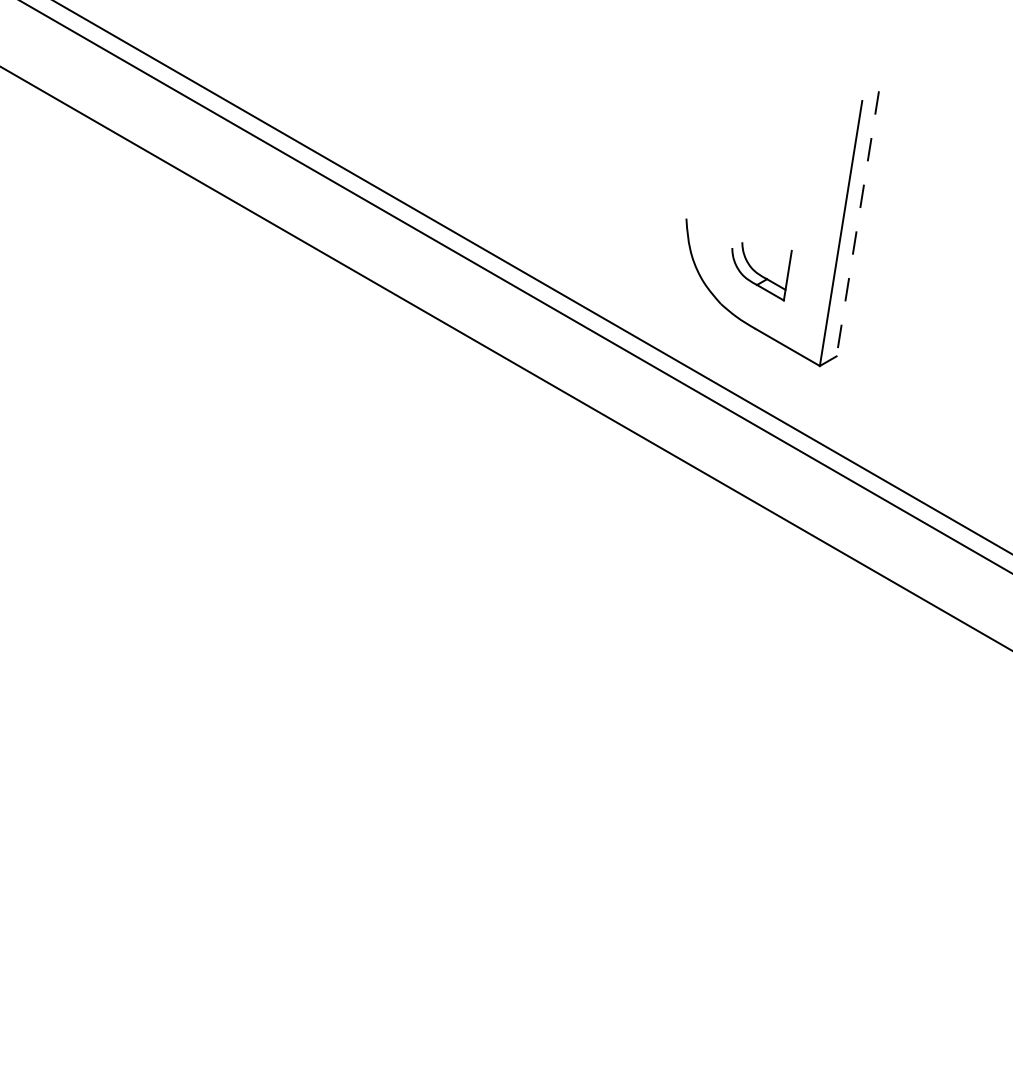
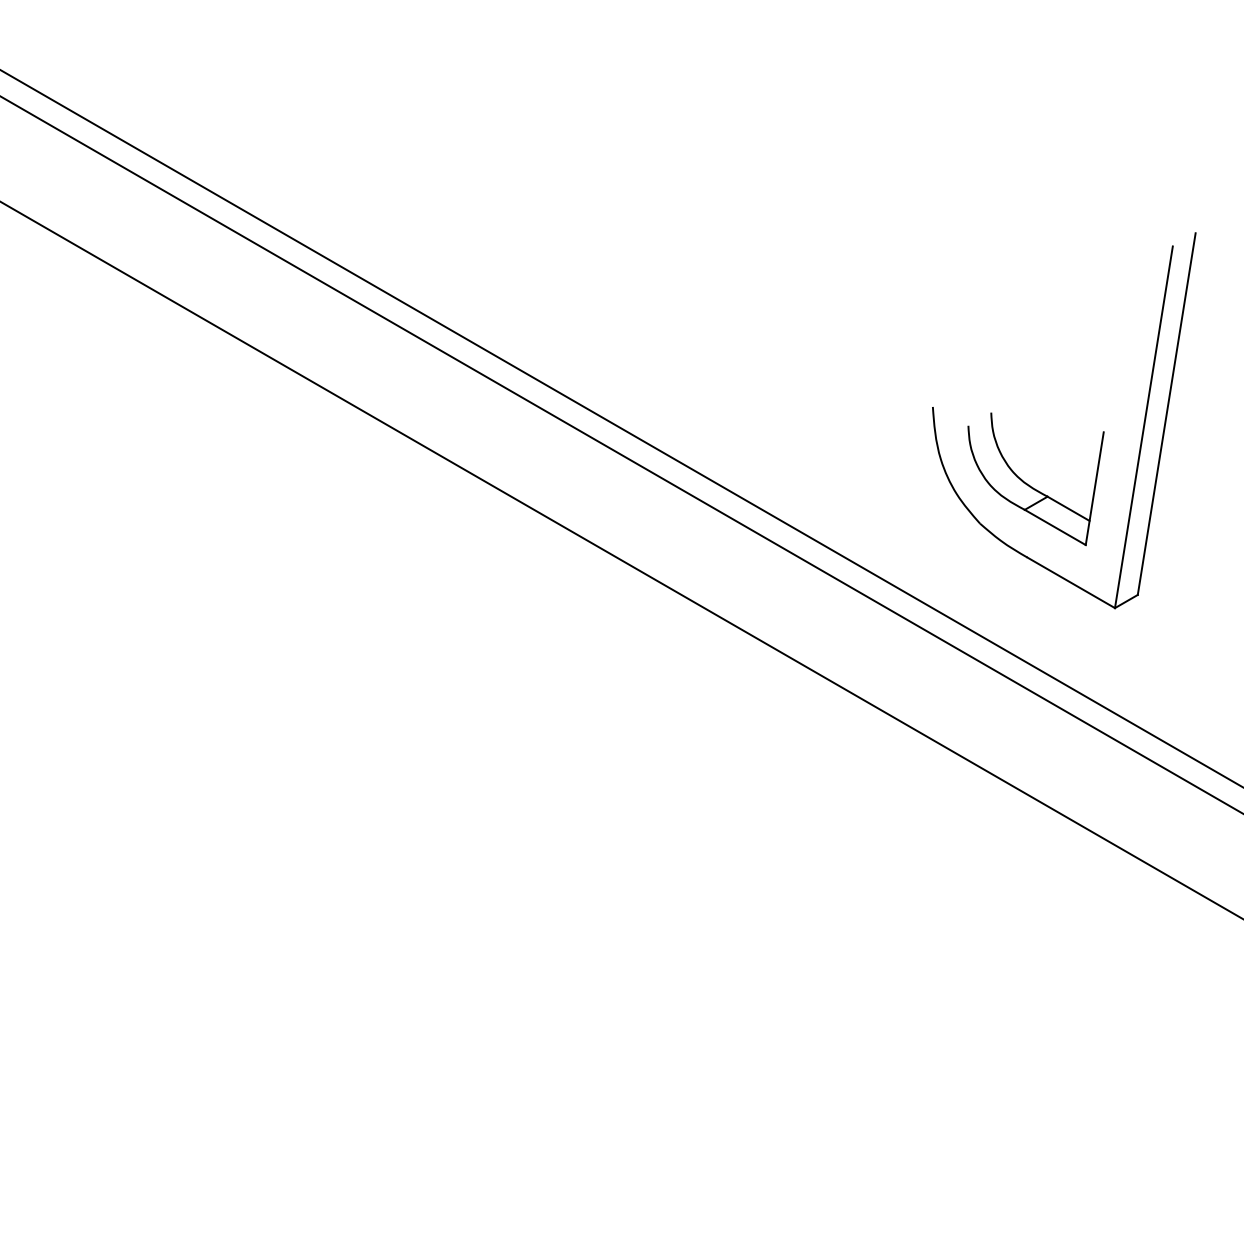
line: (857, 224) -> (1166, 414), dashed -> solid
part: (761, 271) -> (1035, 479), size x1.67

